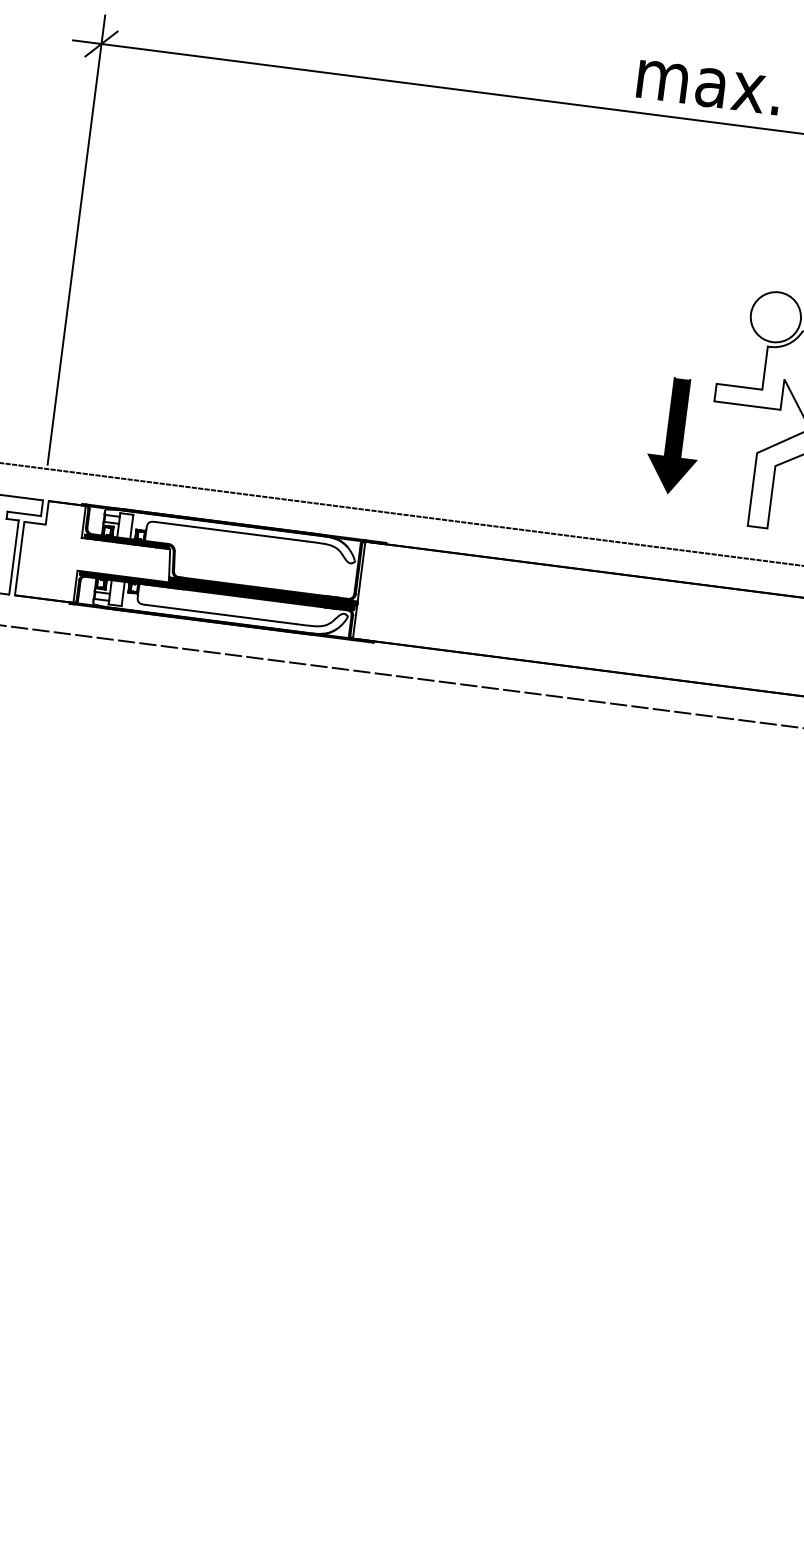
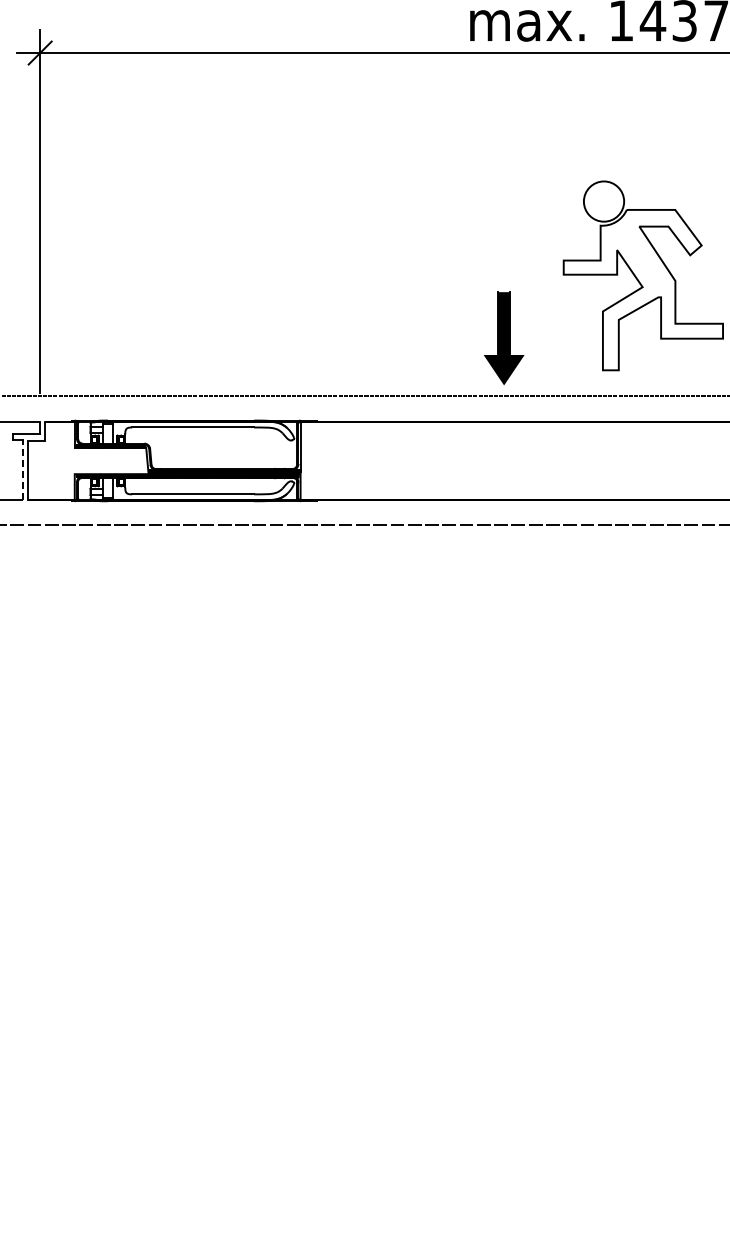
part: (675, 436) -> (504, 338), moved
line: (13, 557) -> (22, 470), solid -> dashed

